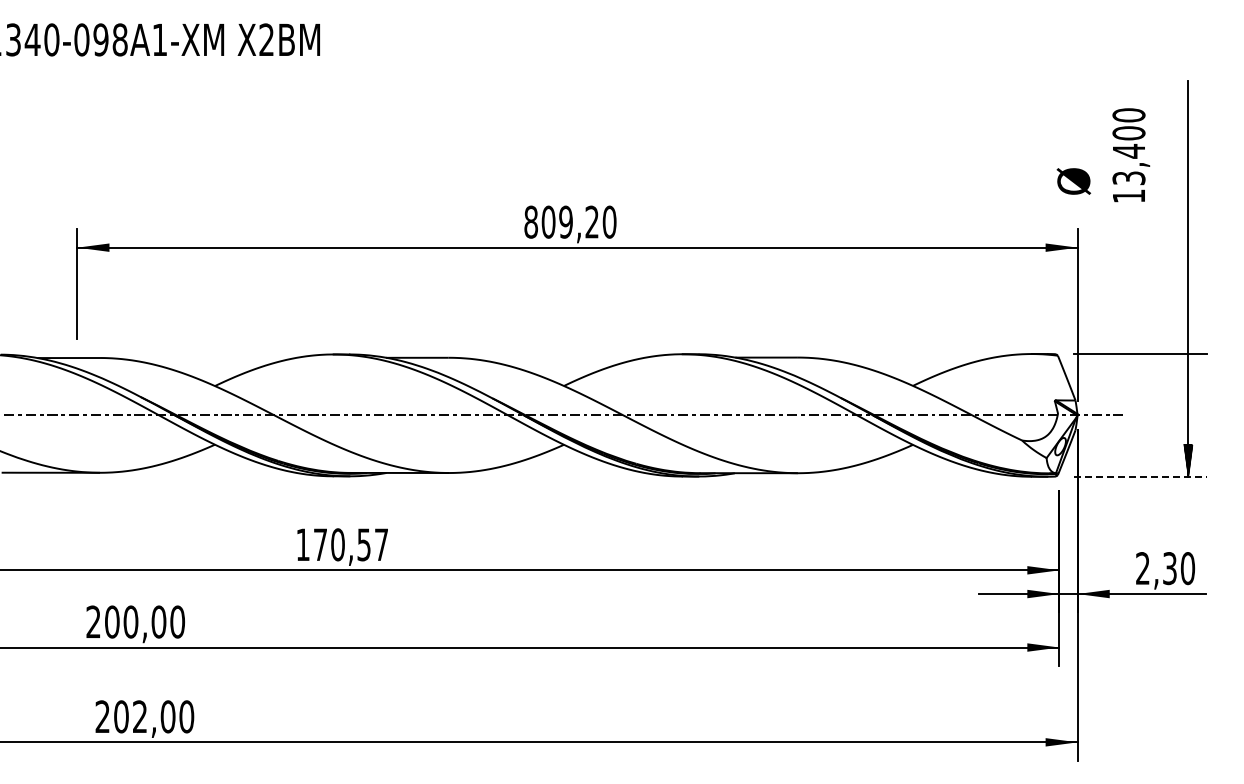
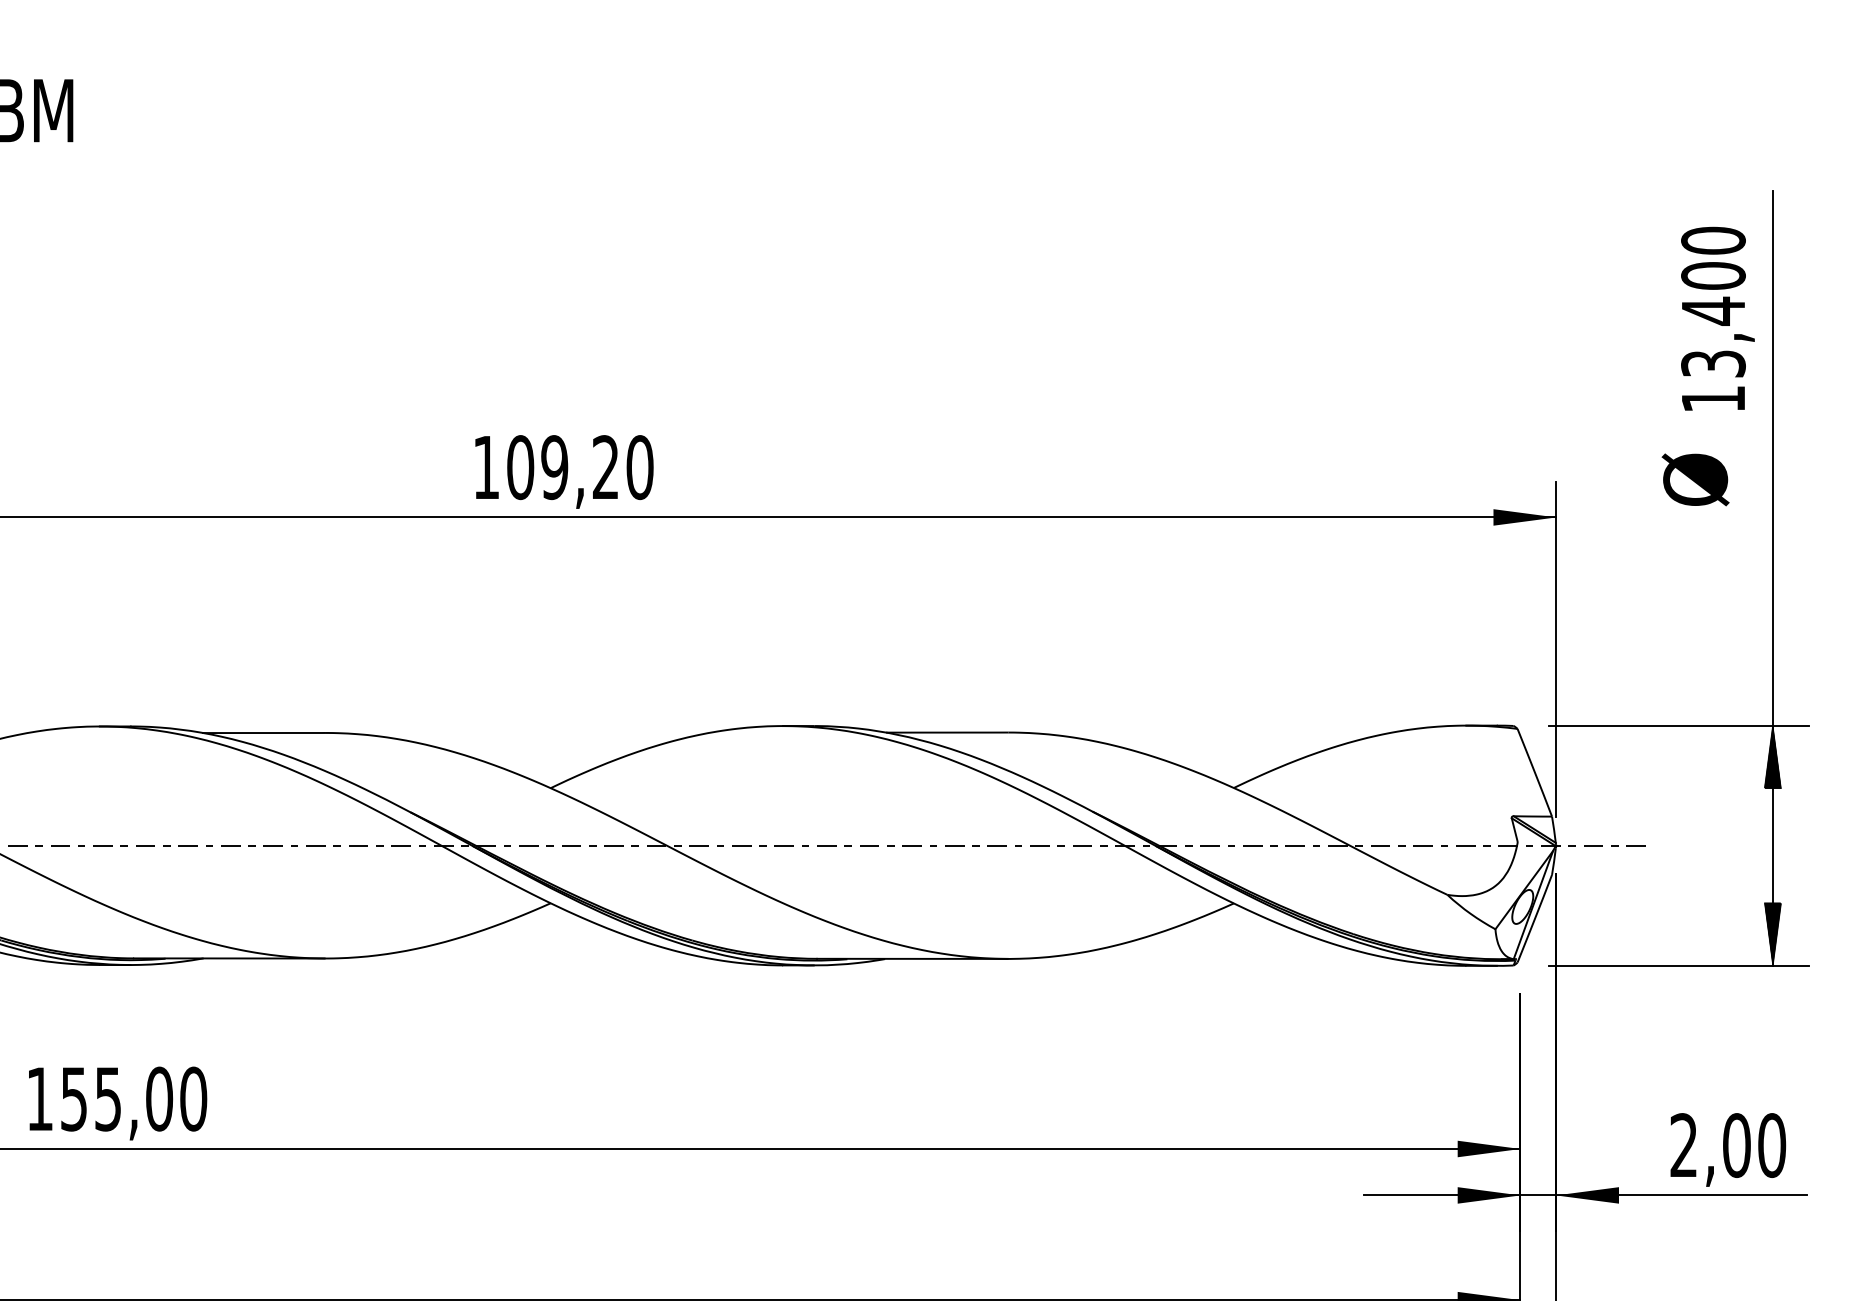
text: (1131, 155) -> (1718, 319), moved
text: (1073, 181) -> (1694, 479), moved
text: (530, 221) -> (485, 466), 809,20 -> 109,20
hatch: (1188, 370) -> (1773, 757), added
line: (1140, 476) -> (1679, 965), dashed -> solid
text: (351, 544) -> (134, 1098), 170,57 -> 155,00
text: (1169, 568) -> (1735, 1145), 2,30 -> 2,00

